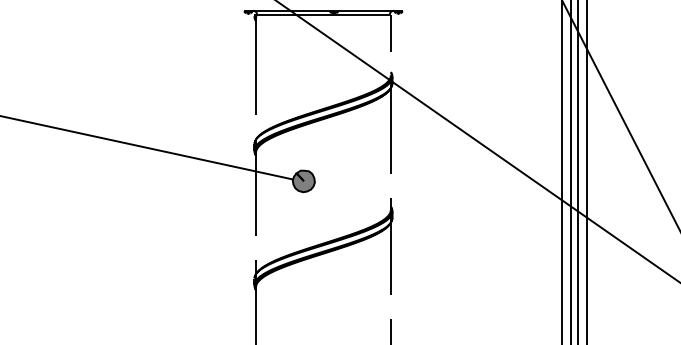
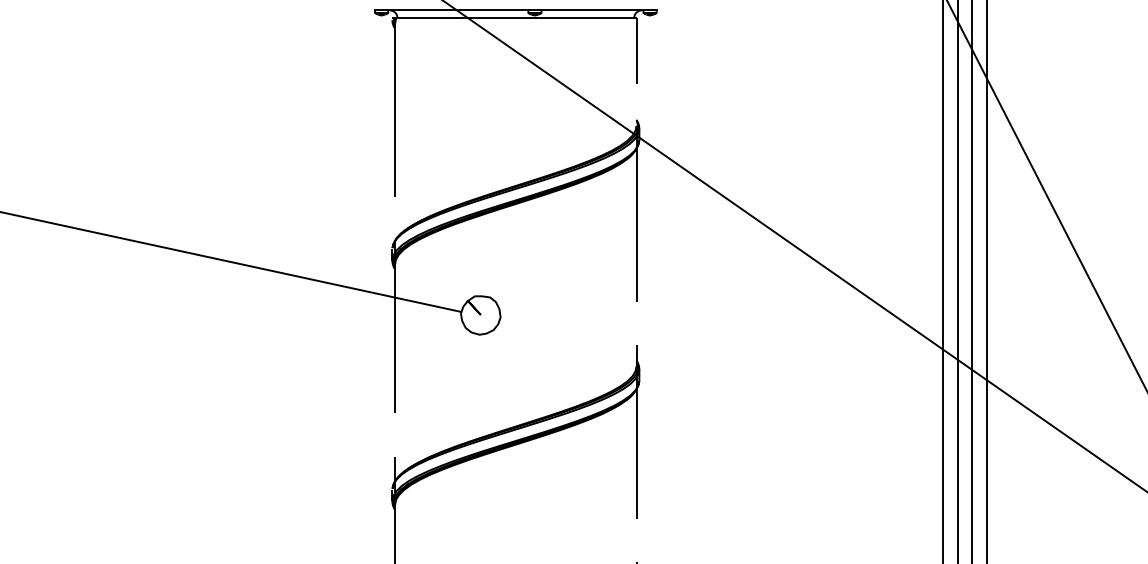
fill: (303, 181) -> (480, 315), removed

